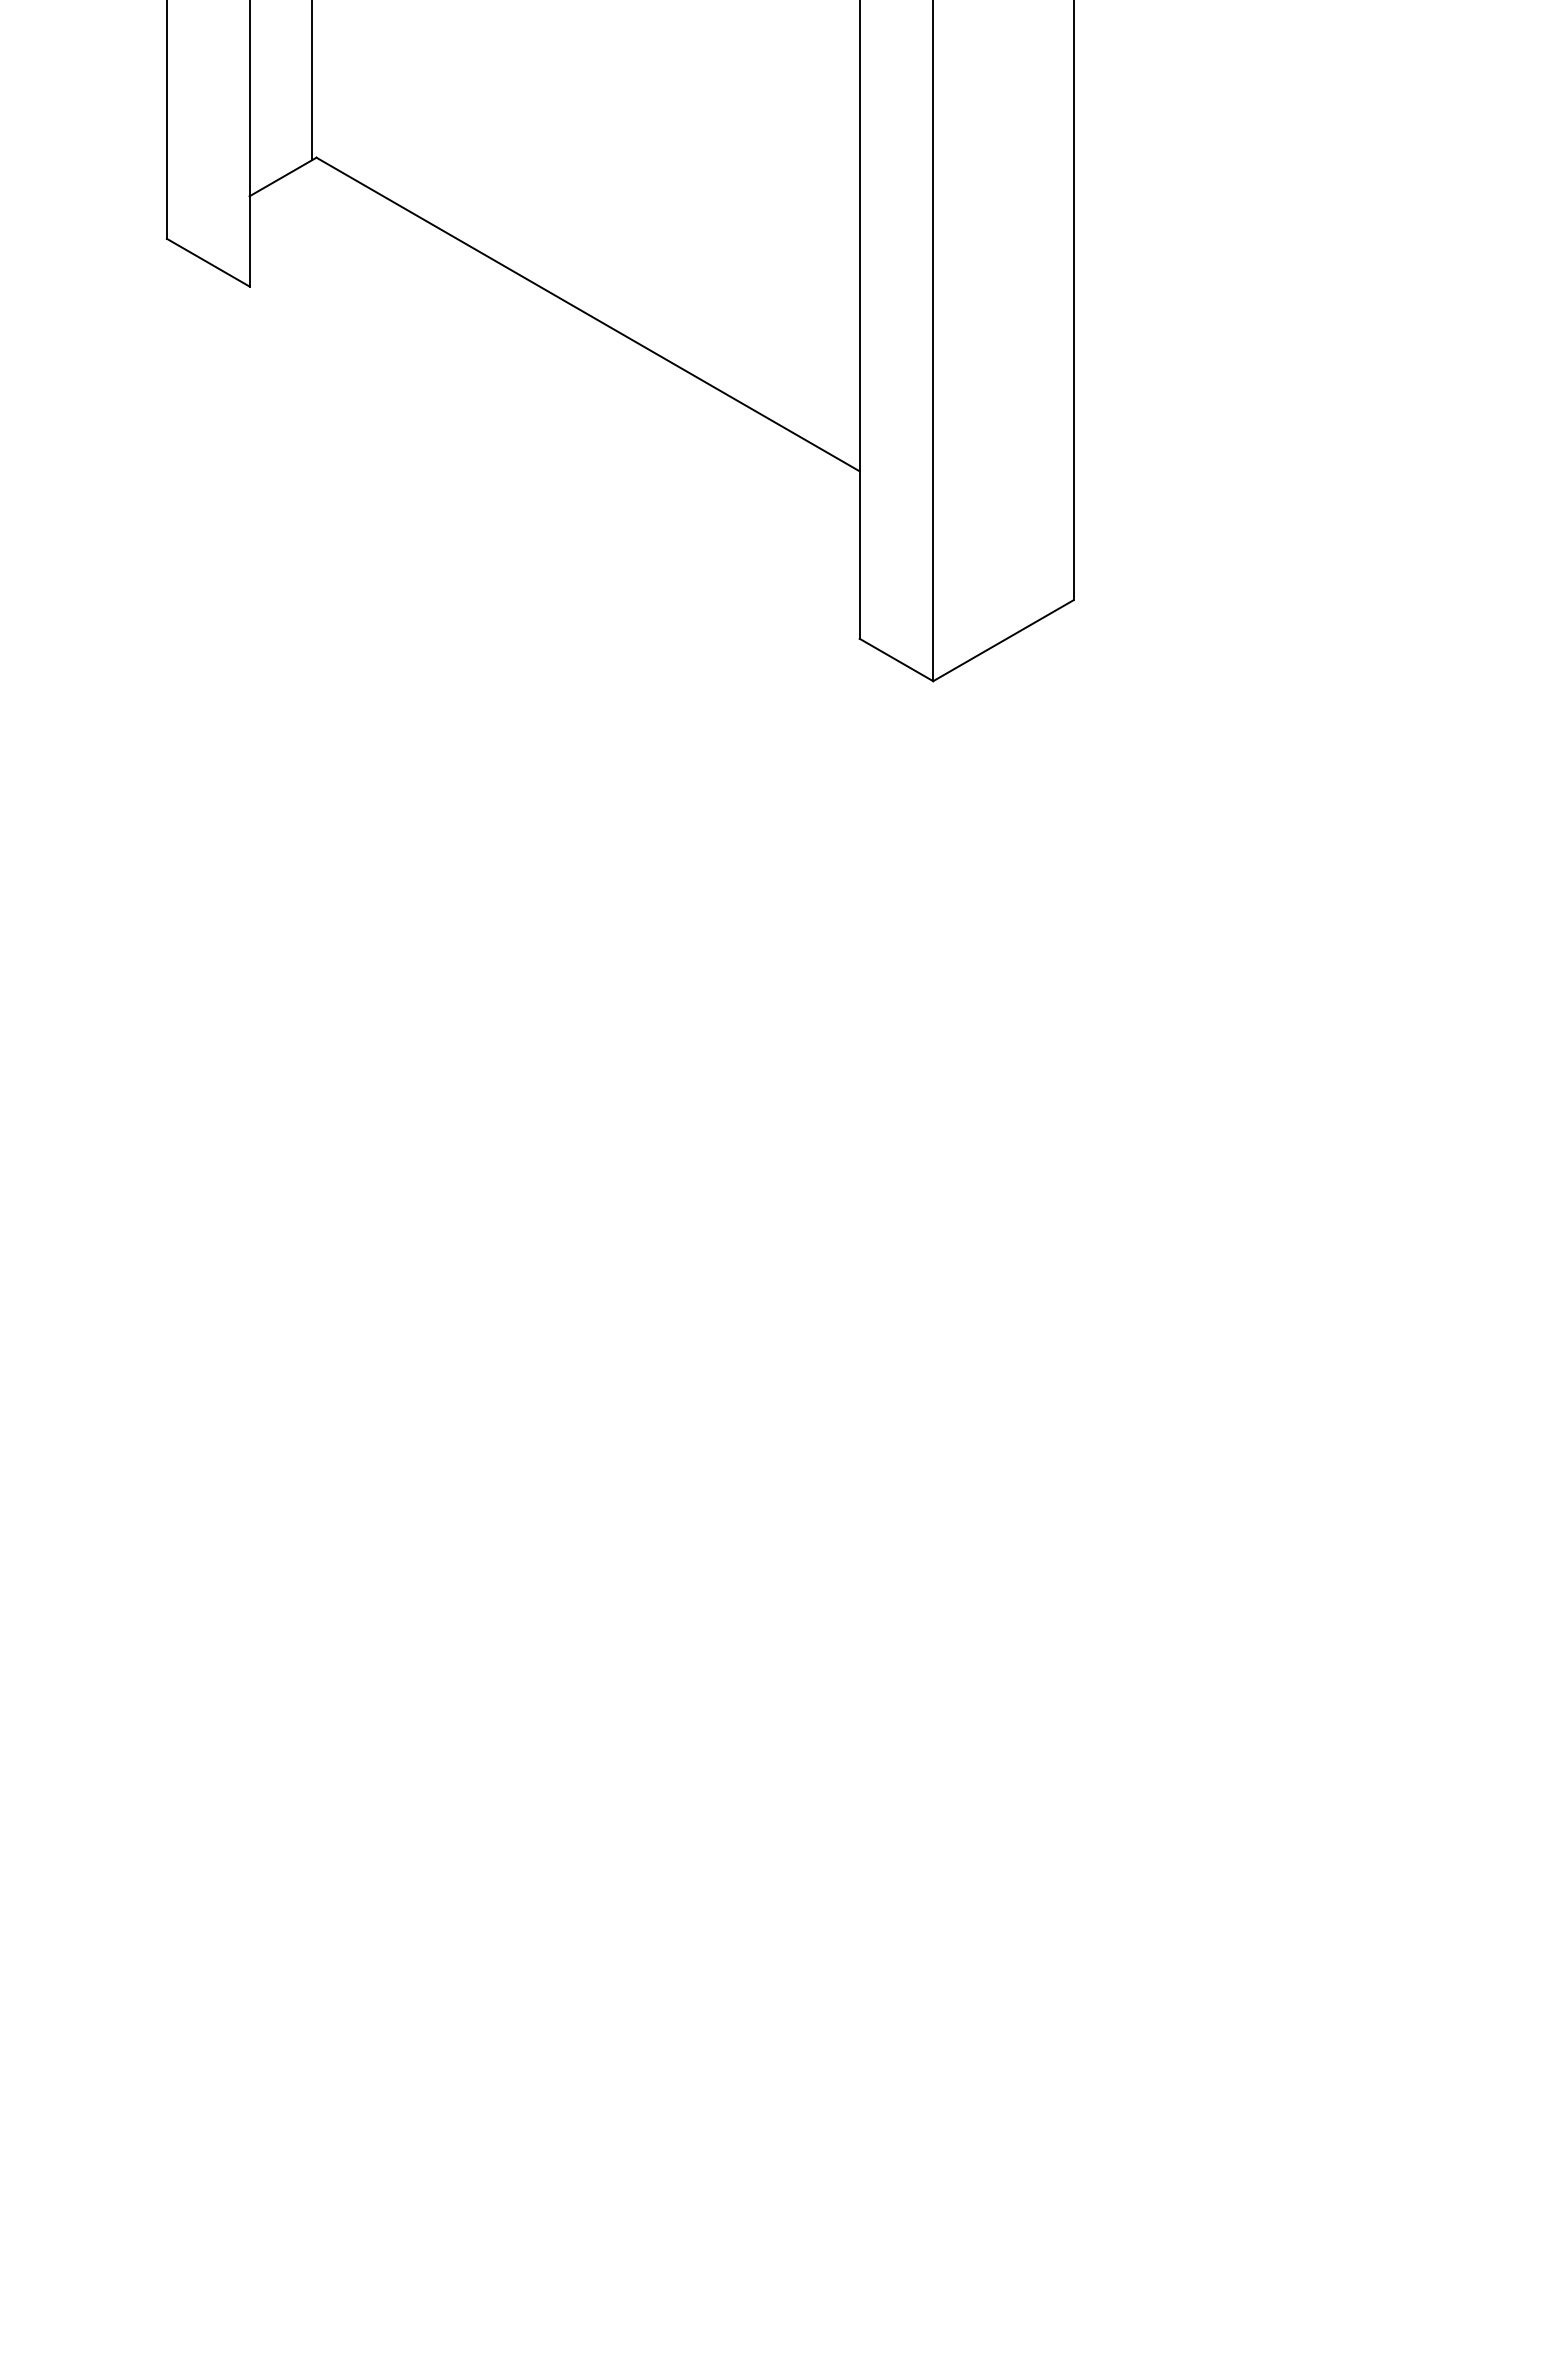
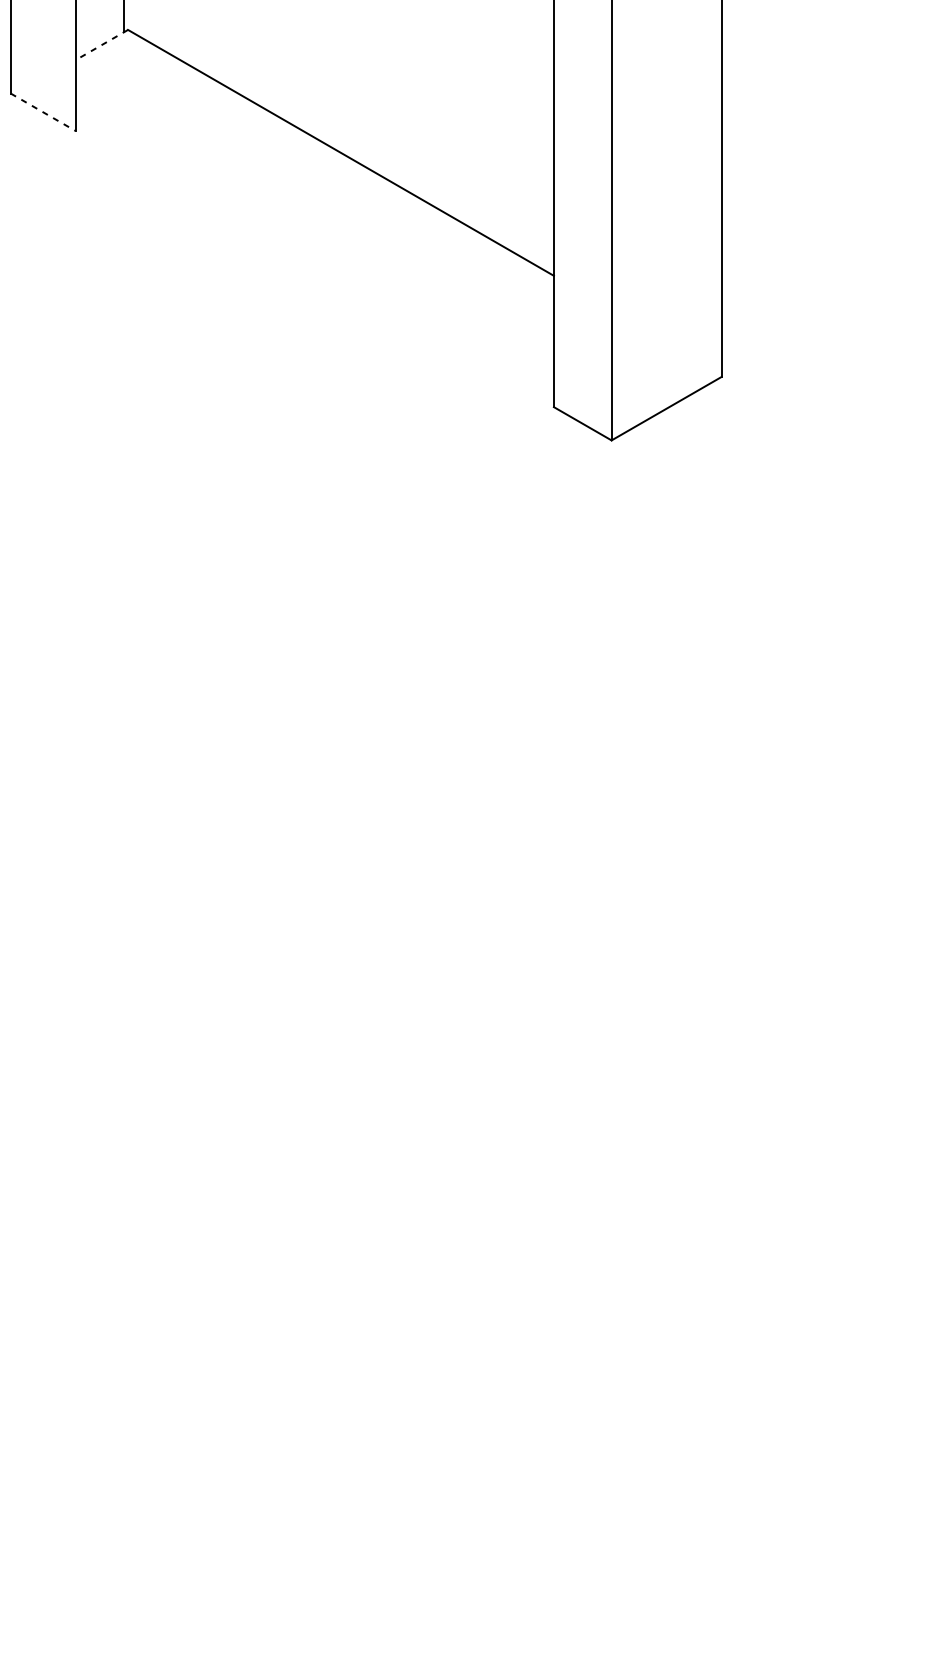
line: (283, 177) -> (102, 45), solid -> dashed
line: (208, 262) -> (43, 112), solid -> dashed

